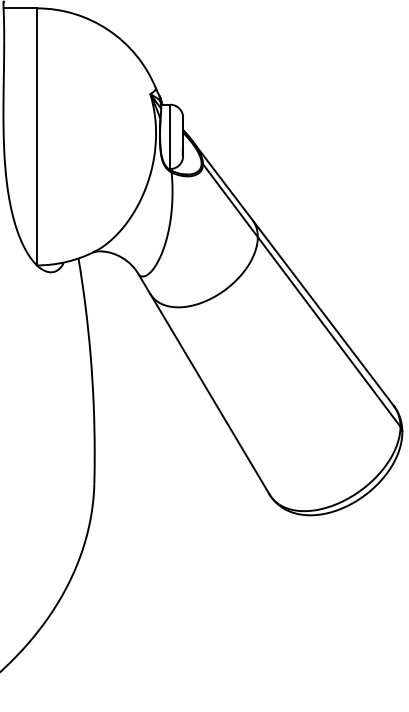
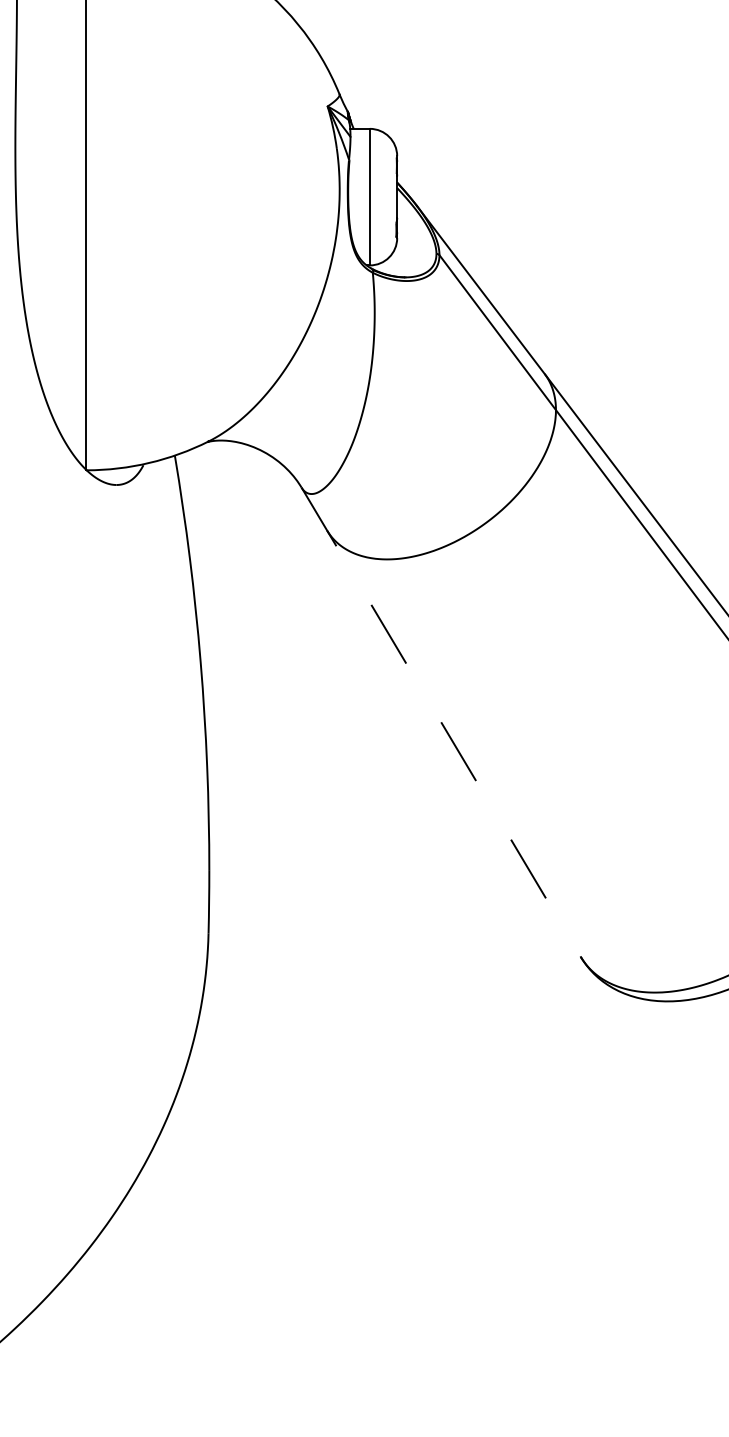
line: (203, 384) -> (440, 723), solid -> dashed

